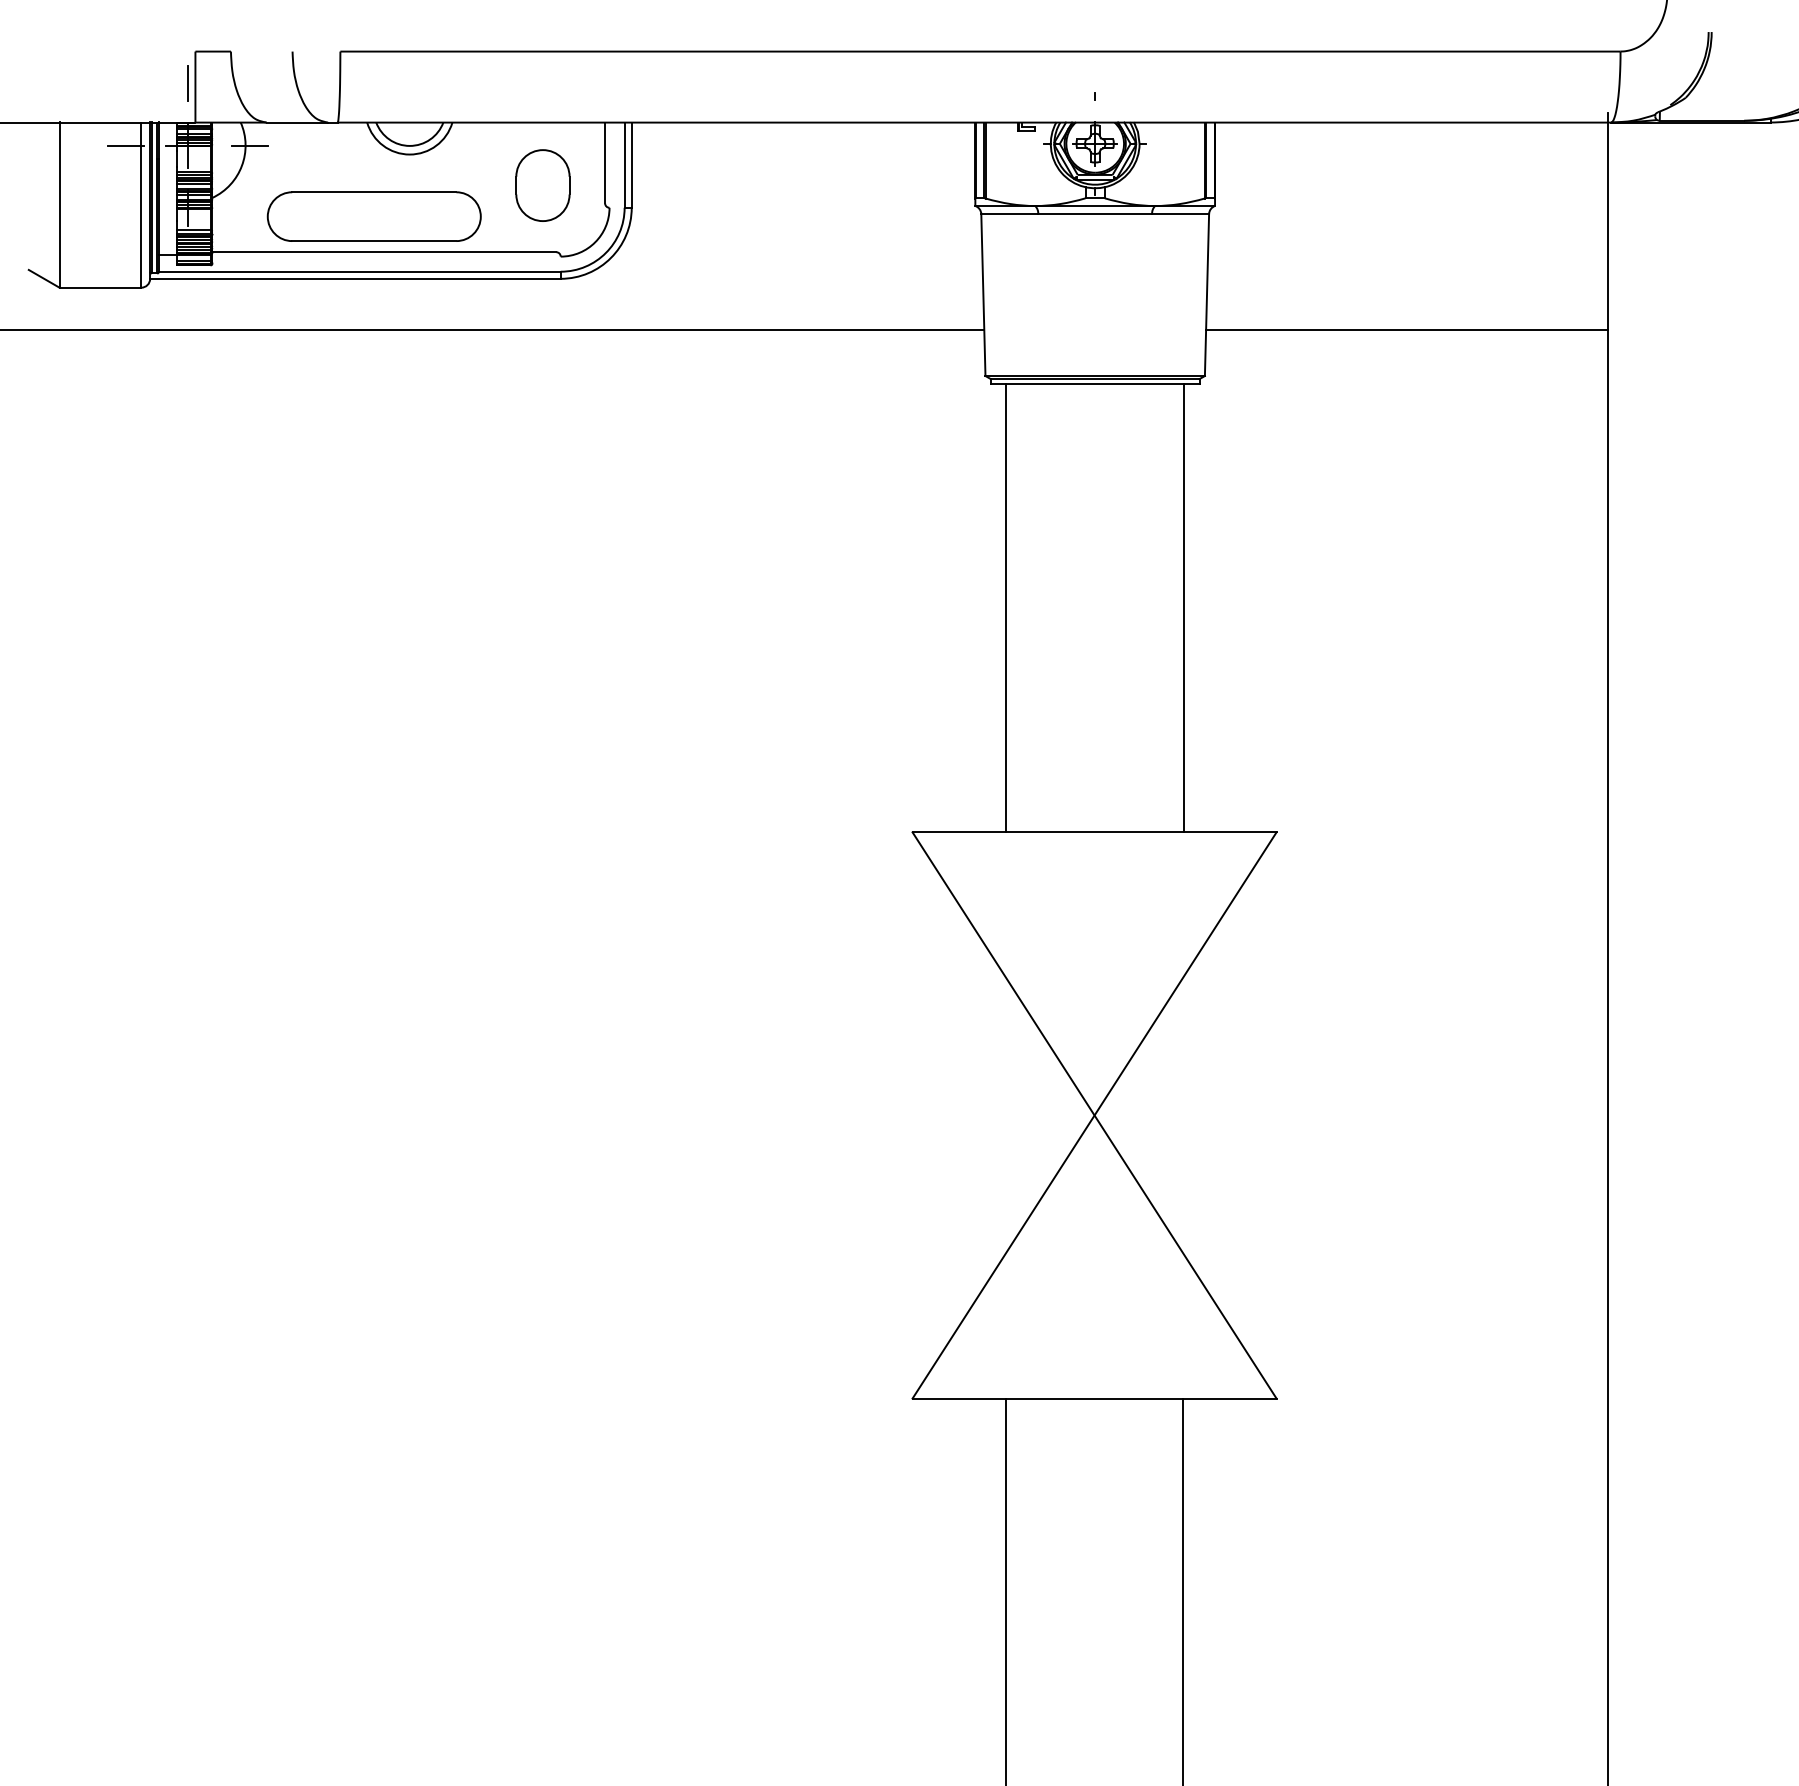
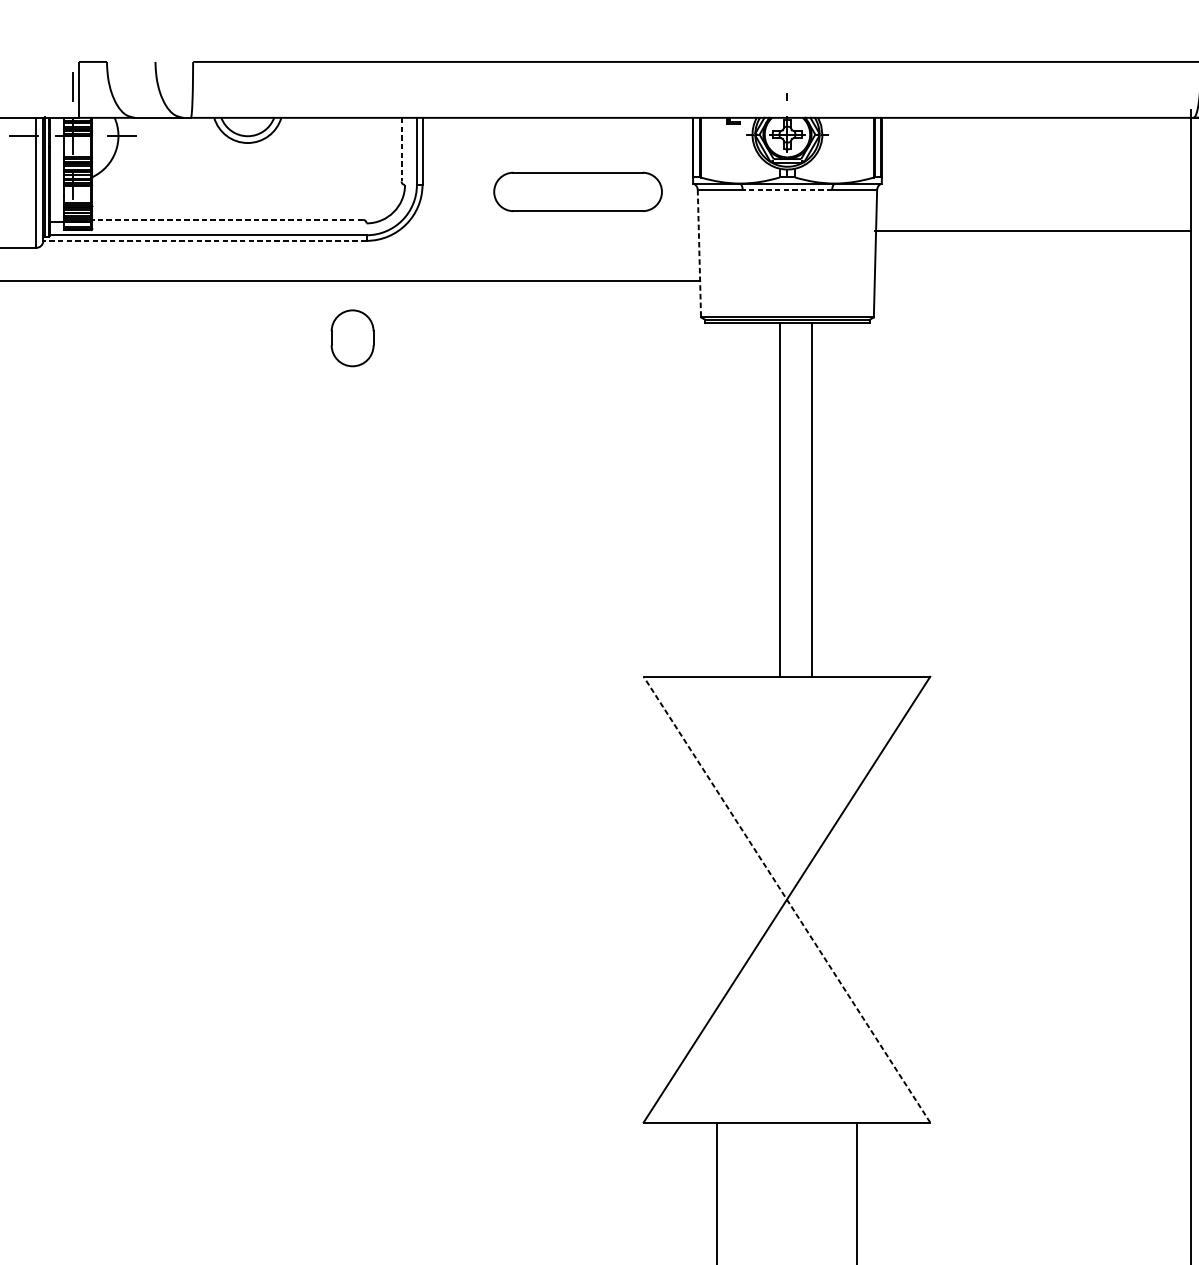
line: (605, 163) -> (401, 150), solid -> dashed
part: (542, 185) -> (352, 338), moved
line: (1095, 214) -> (787, 190), solid -> dashed
part: (373, 216) -> (577, 191), moved
line: (384, 252) -> (227, 220), solid -> dashed
line: (354, 278) -> (204, 240), solid -> dashed
line: (983, 295) -> (699, 254), solid -> dashed
line: (1407, 330) -> (1033, 231), moved
line: (1005, 607) -> (779, 499), moved
line: (1183, 607) -> (812, 499), moved
line: (1094, 1115) -> (786, 899), solid -> dashed

